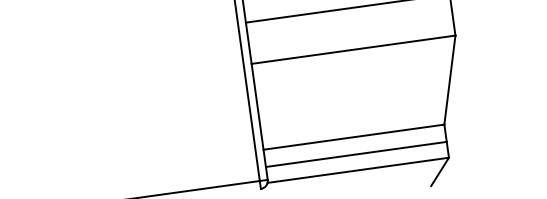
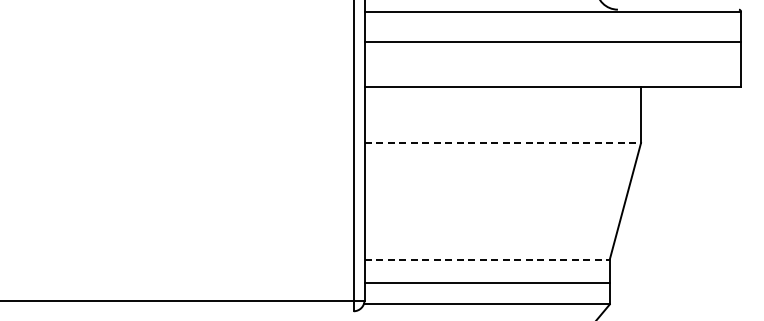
line: (354, 49) -> (503, 143), solid -> dashed
line: (354, 137) -> (487, 259), solid -> dashed

